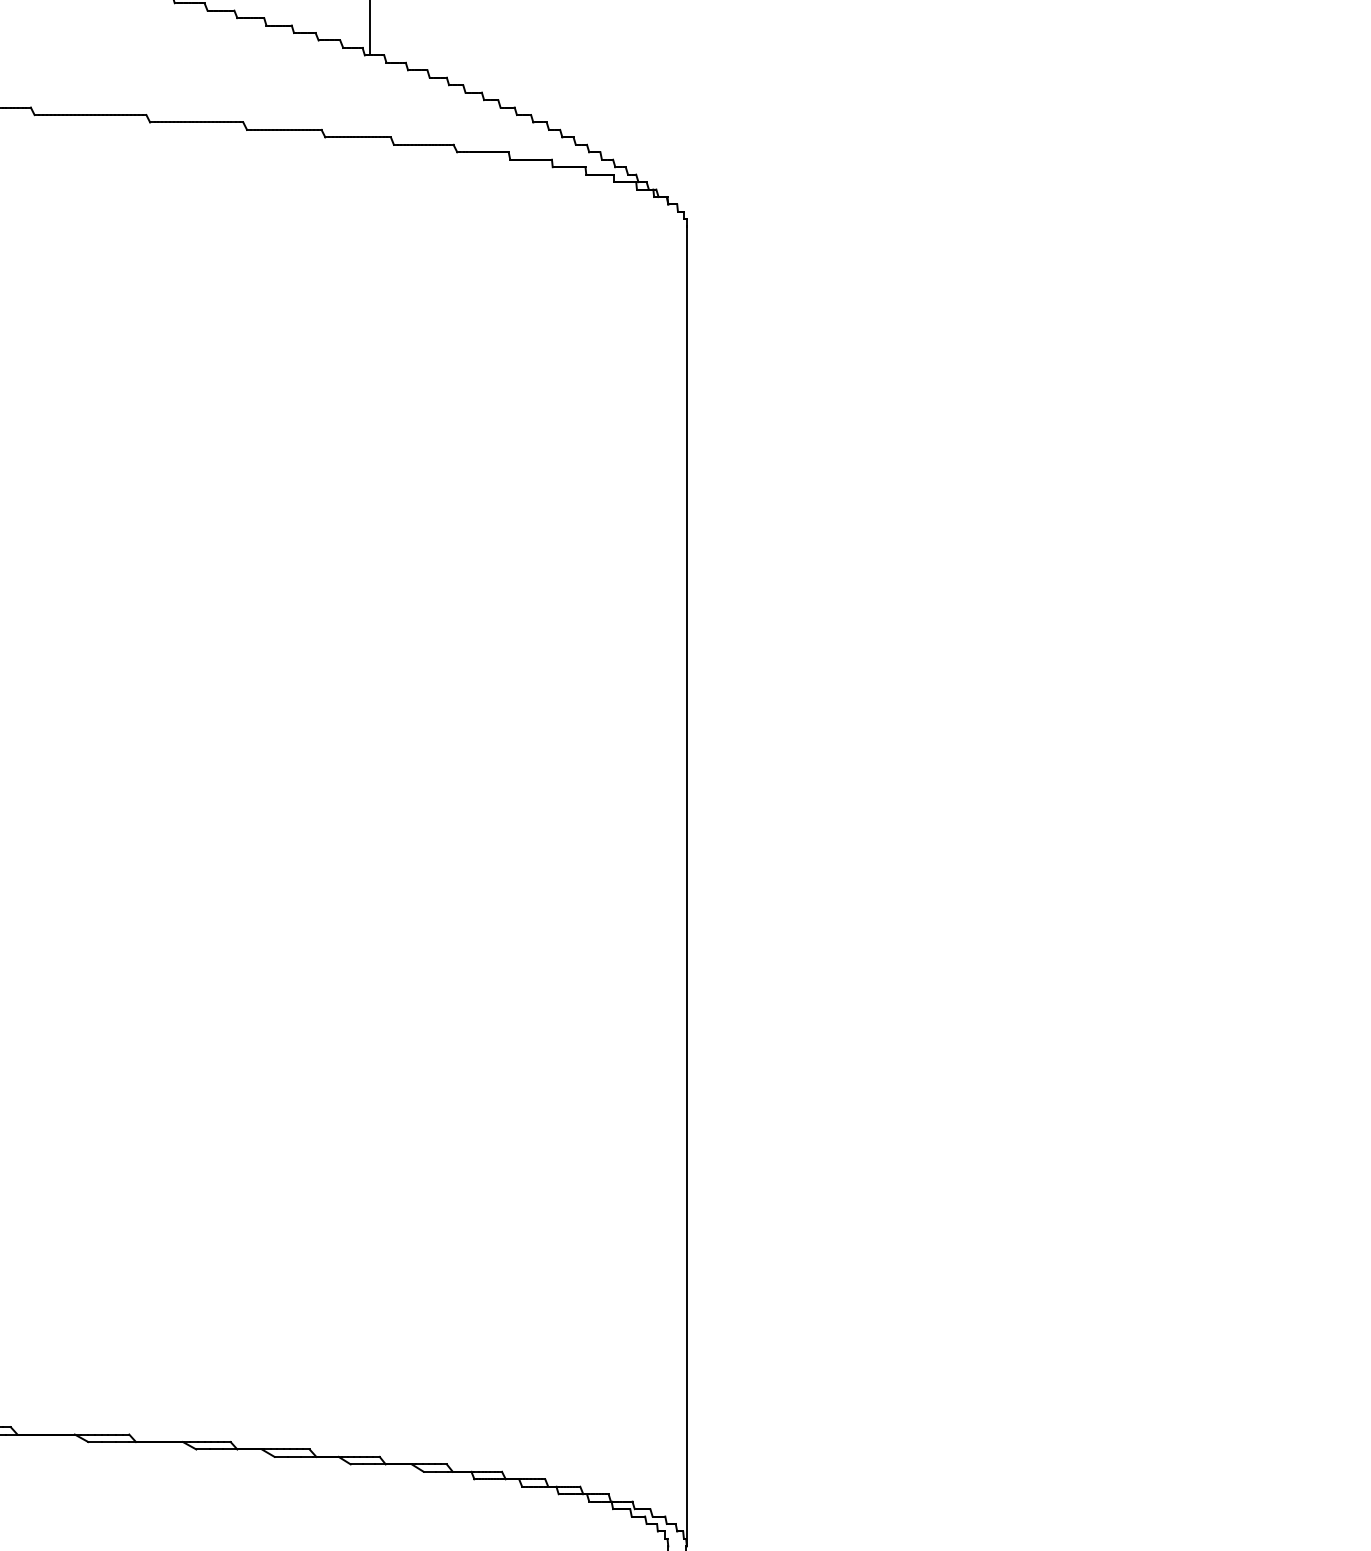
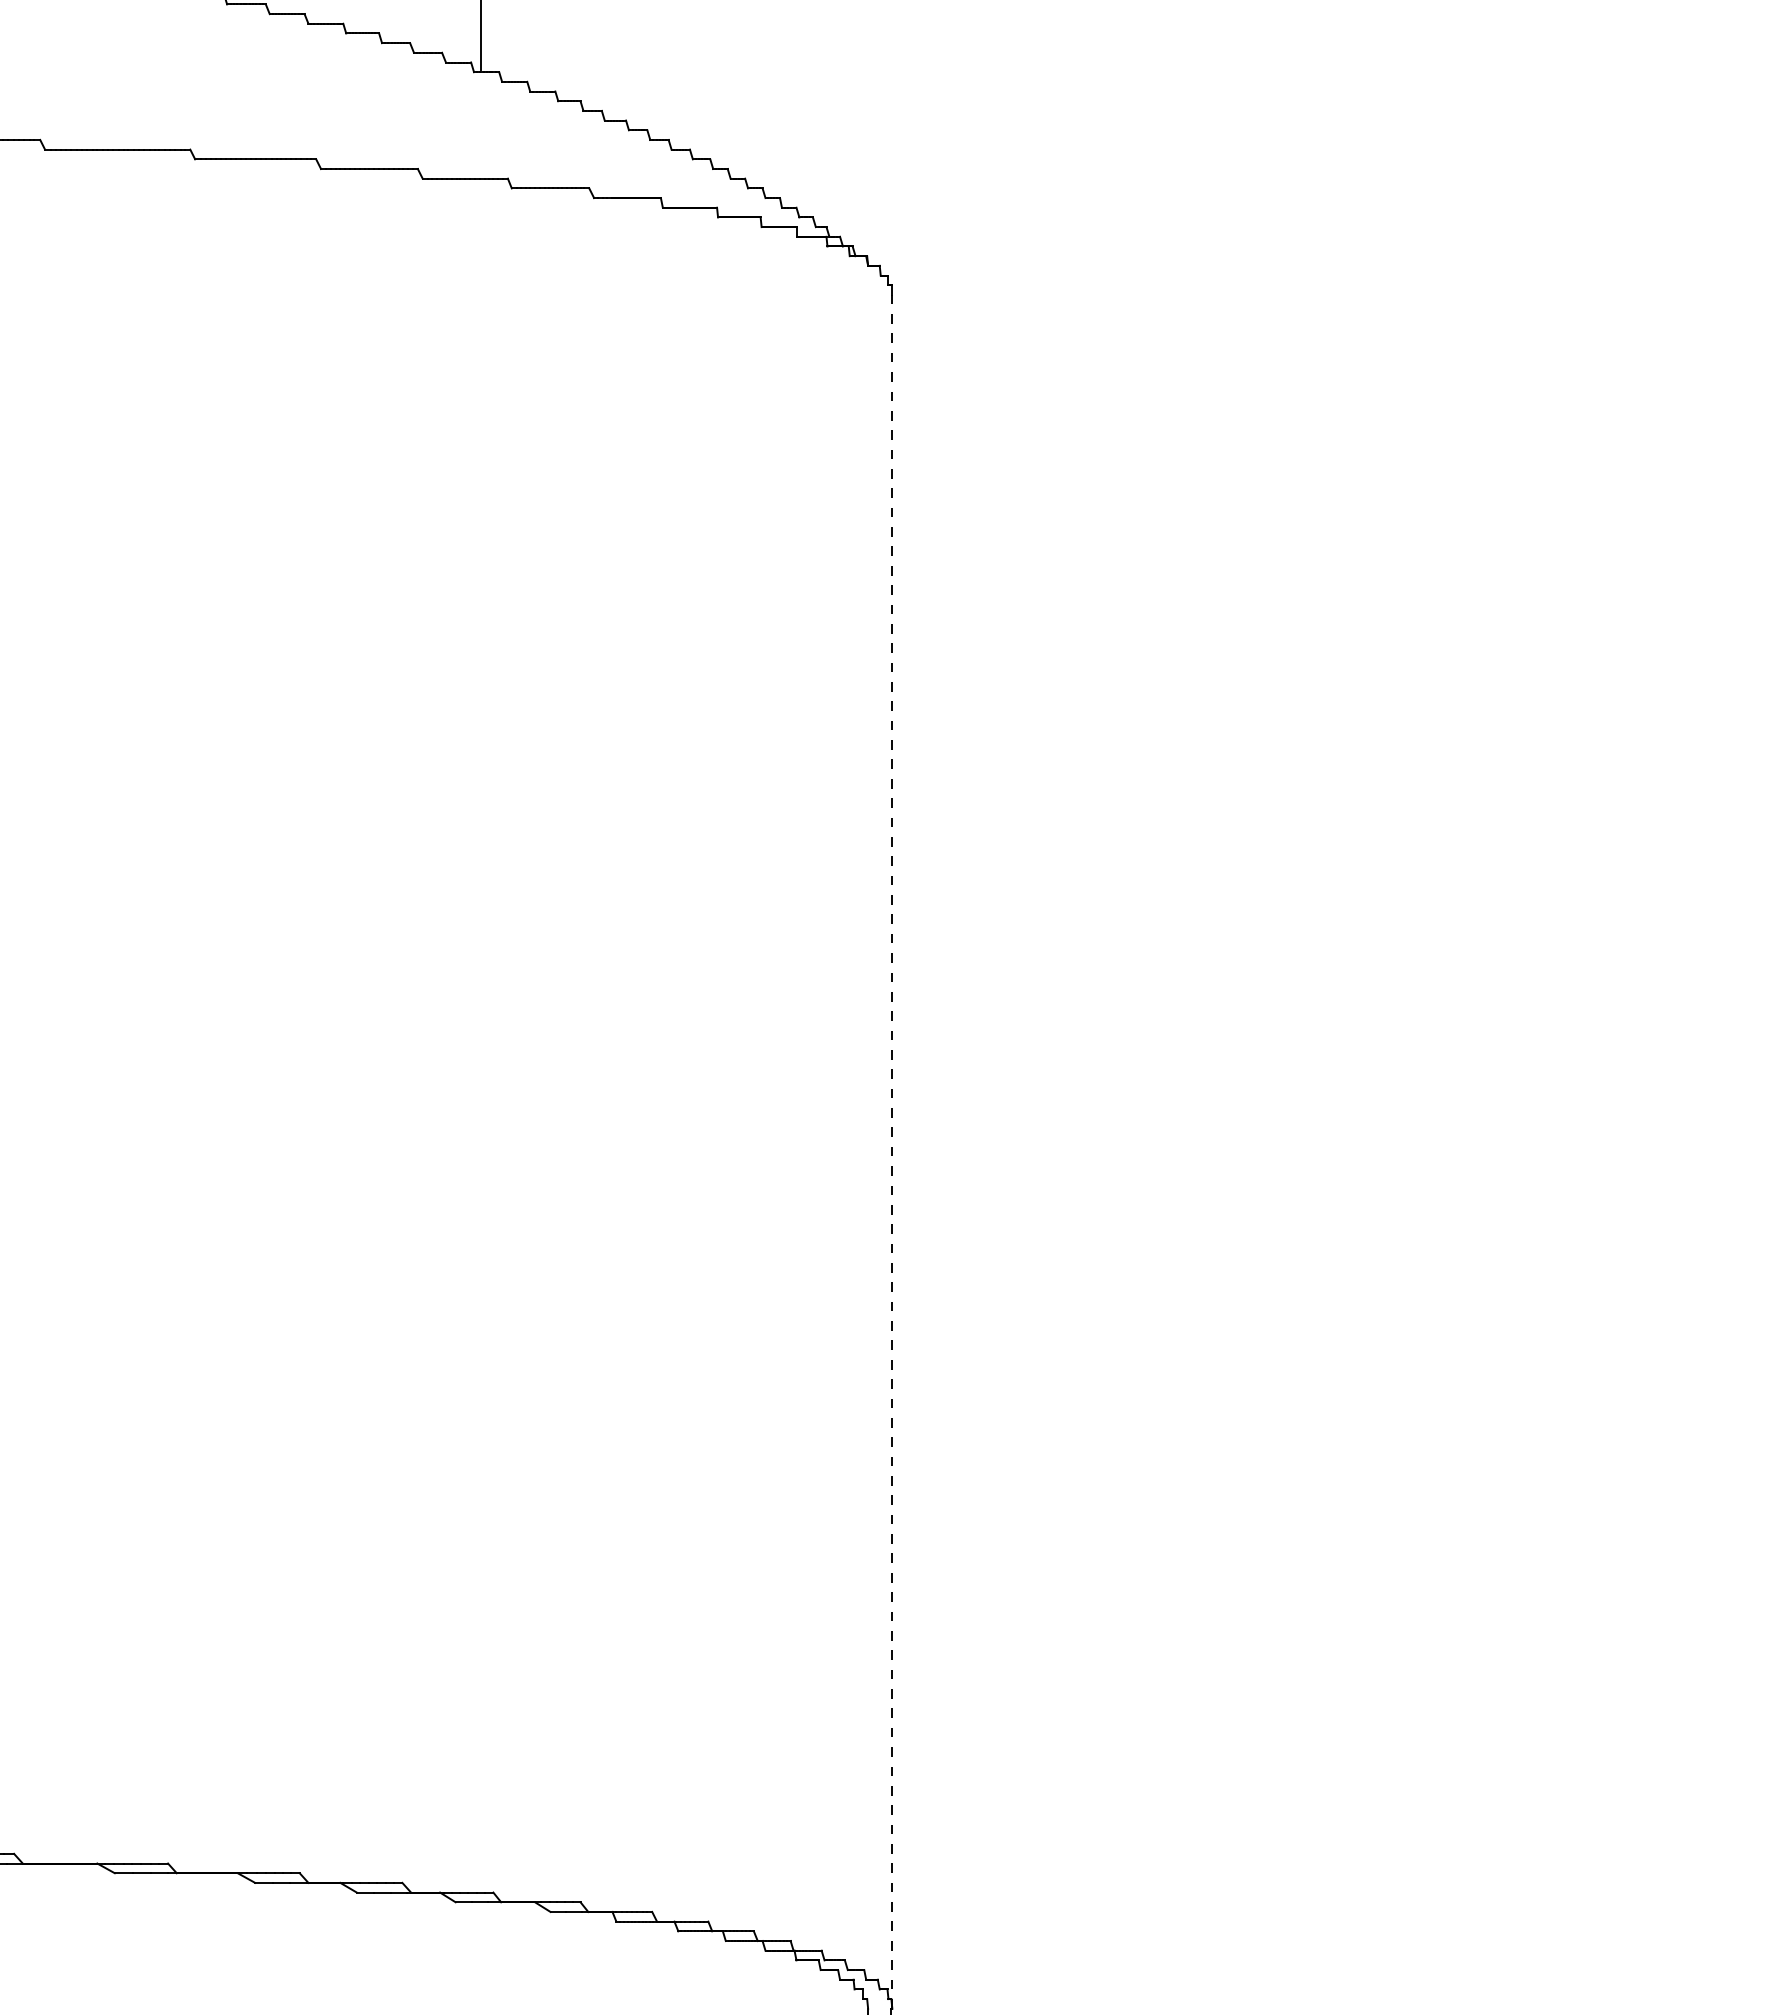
line: (687, 885) -> (892, 1150), solid -> dashed

